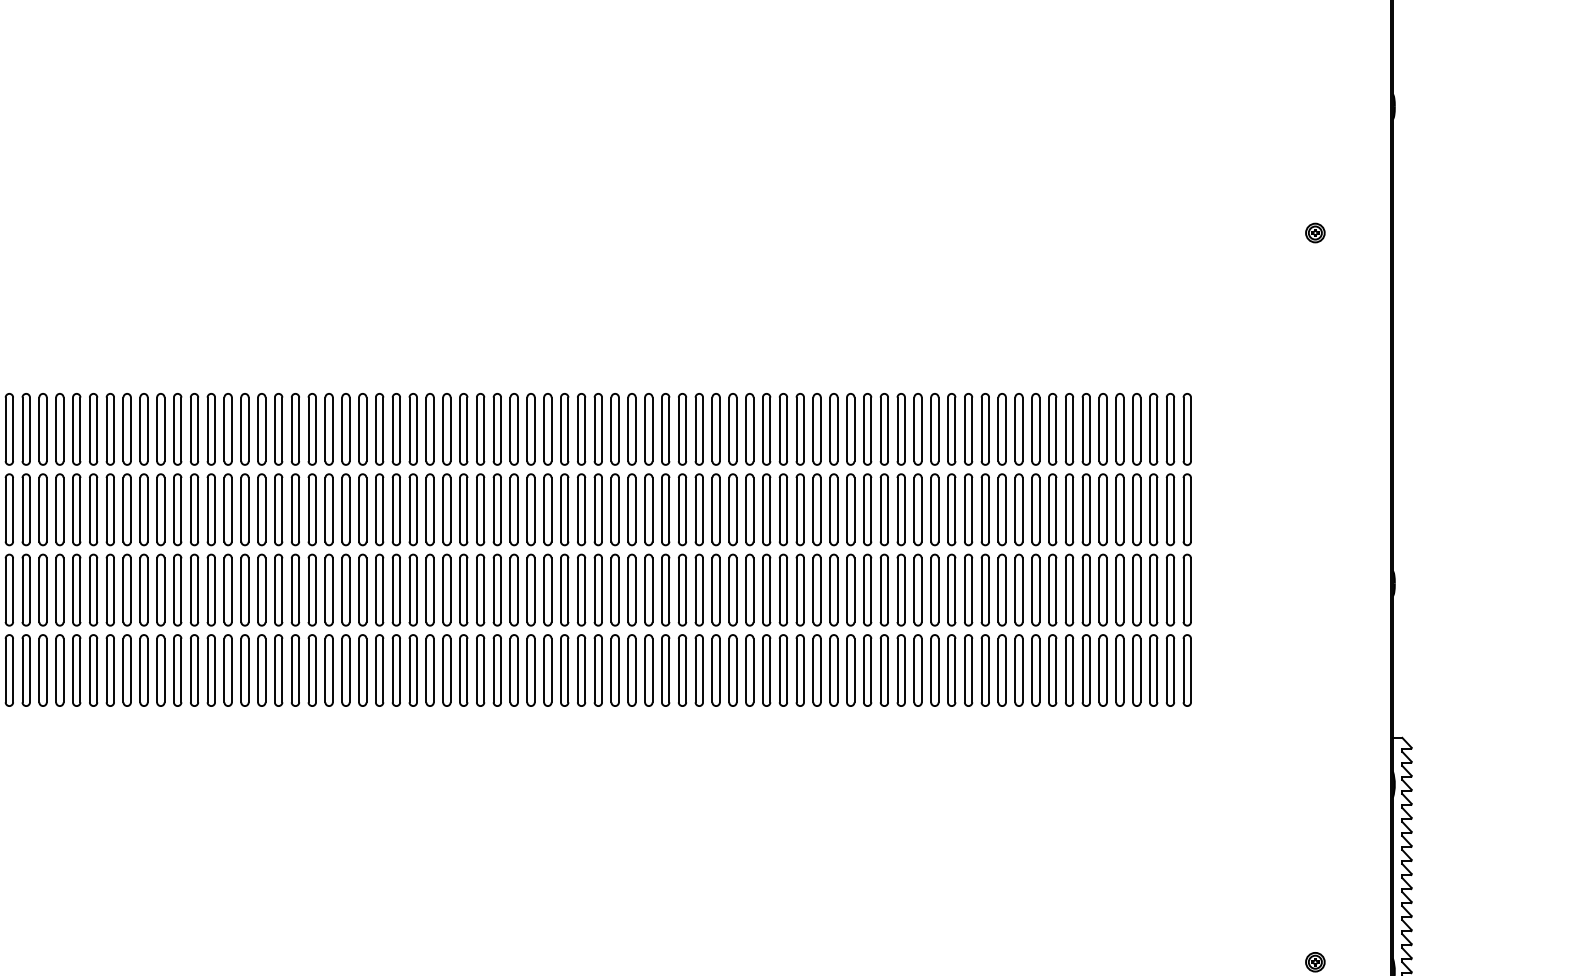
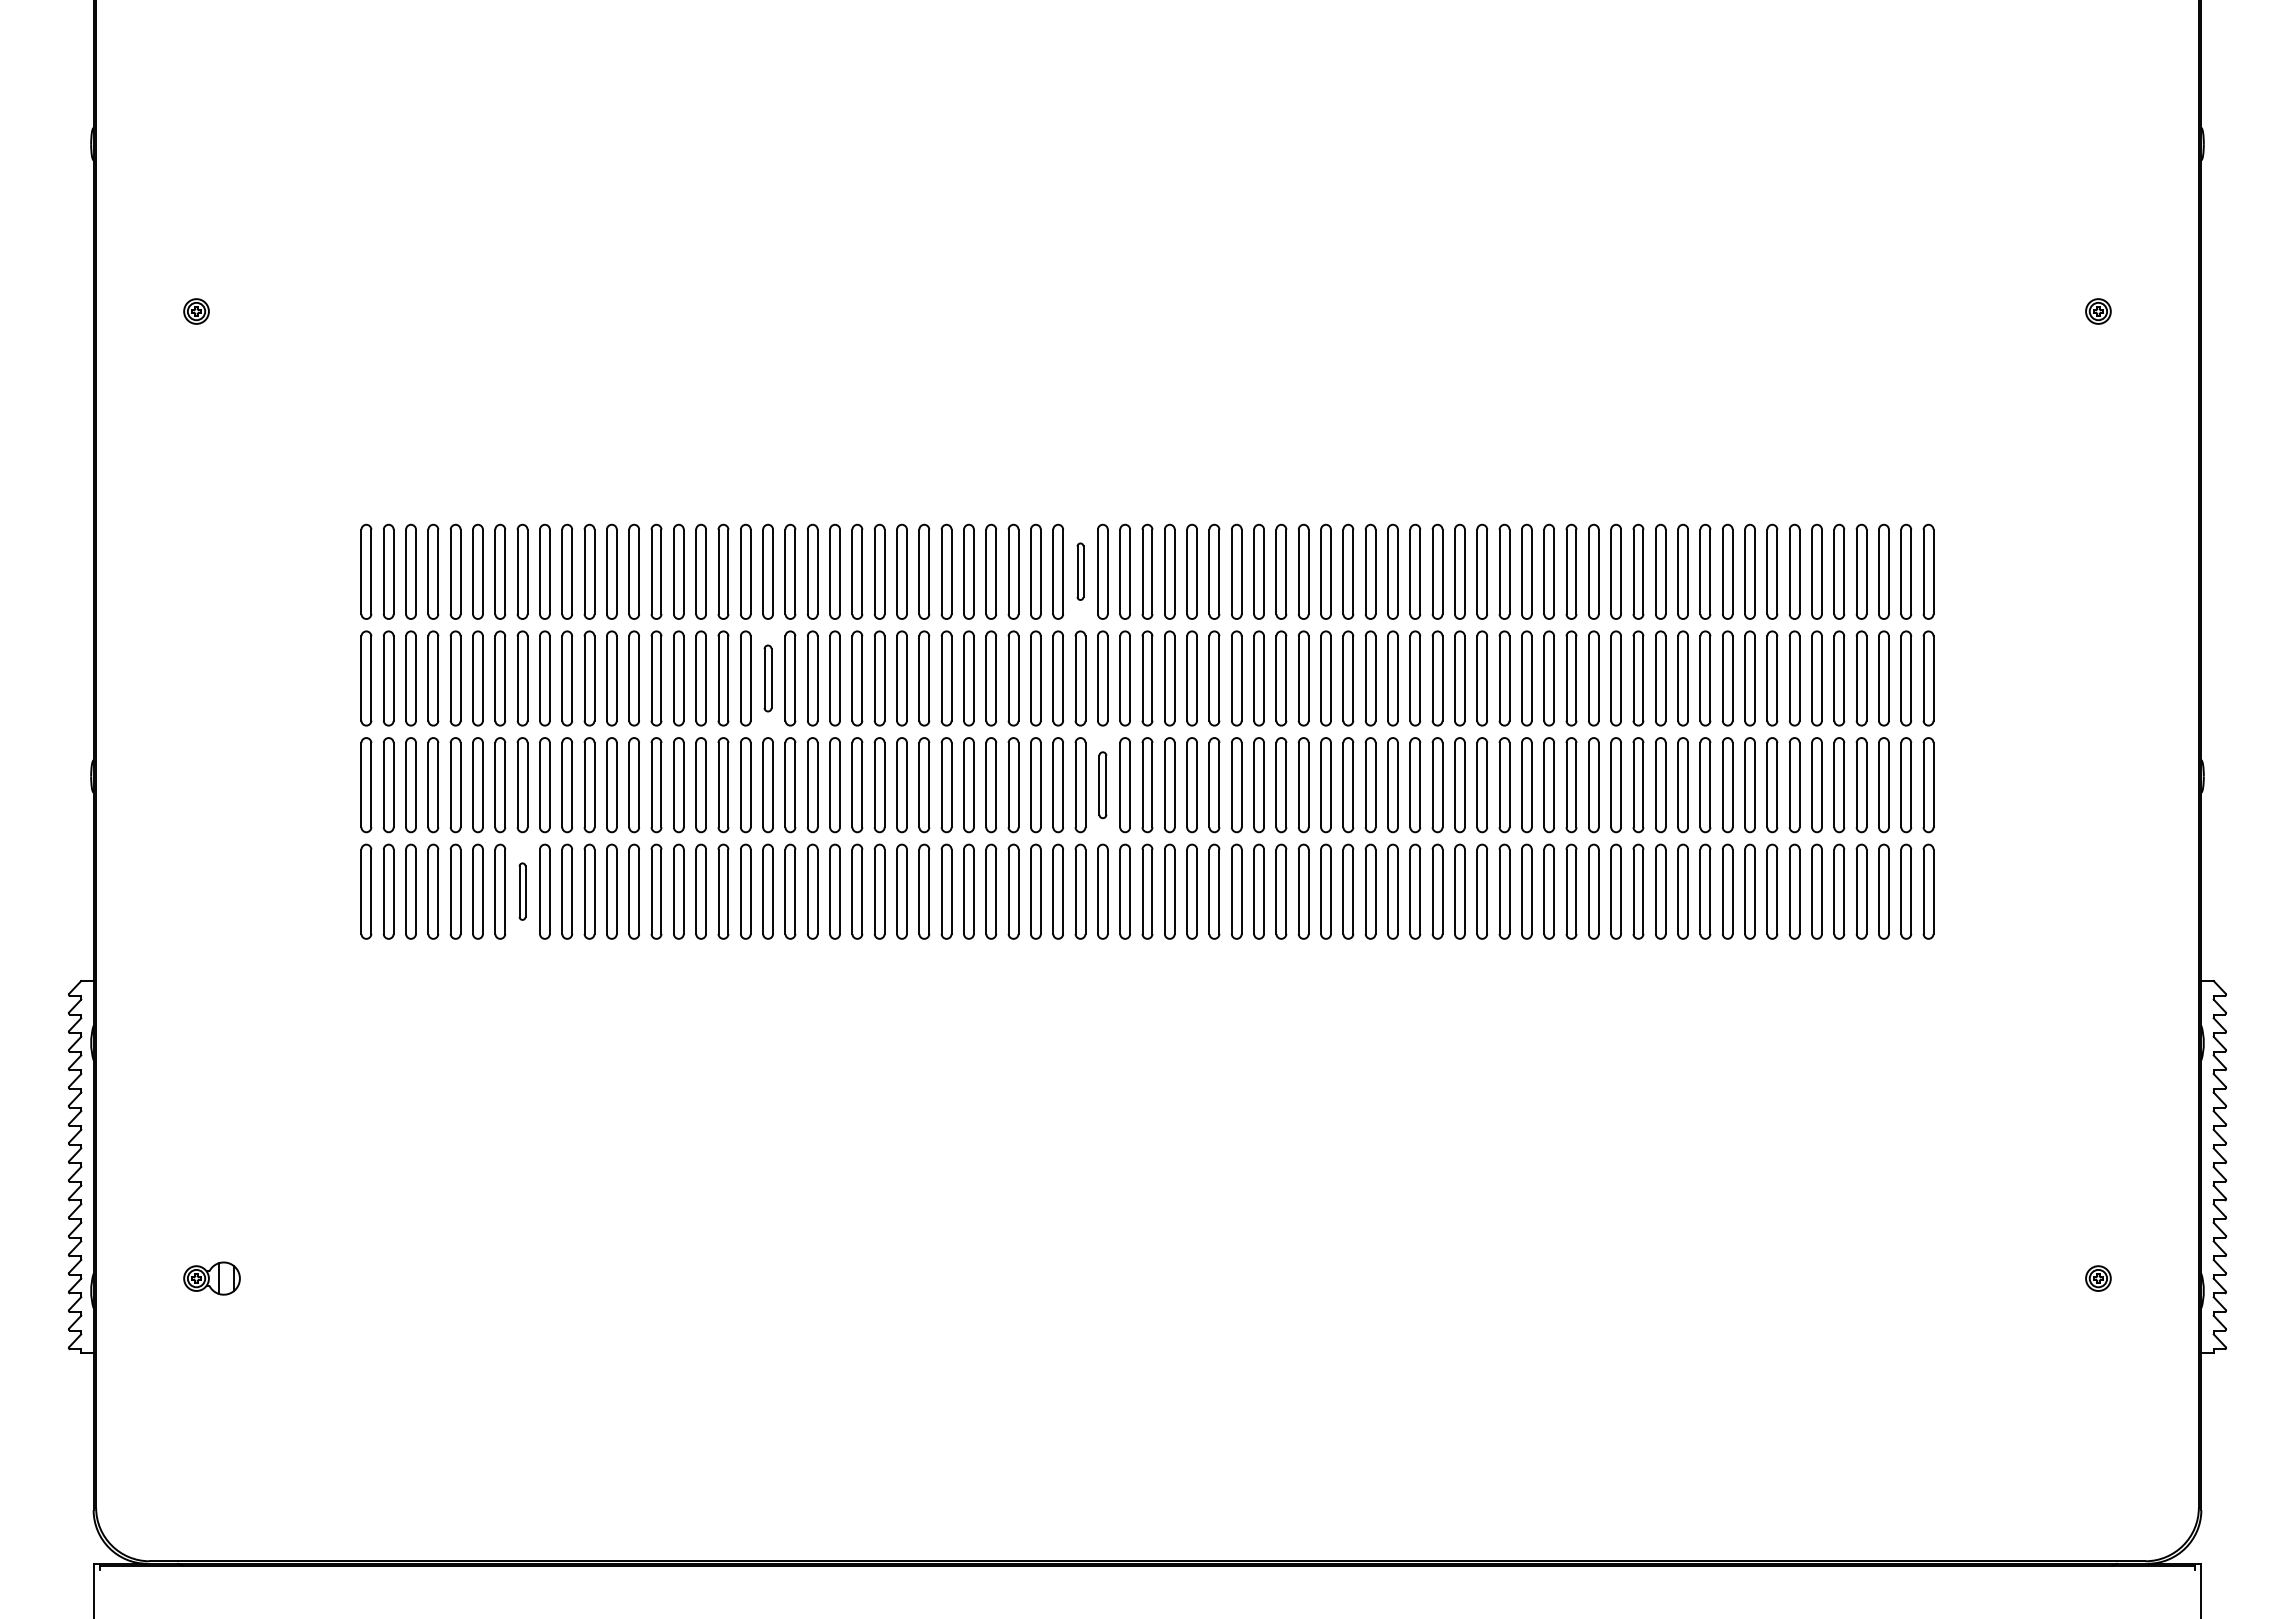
part: (547, 429) -> (1080, 571), size x0.6
part: (311, 509) -> (767, 678), size x0.7
part: (564, 590) -> (1102, 785), size x0.7
part: (127, 670) -> (522, 891), size x0.6

